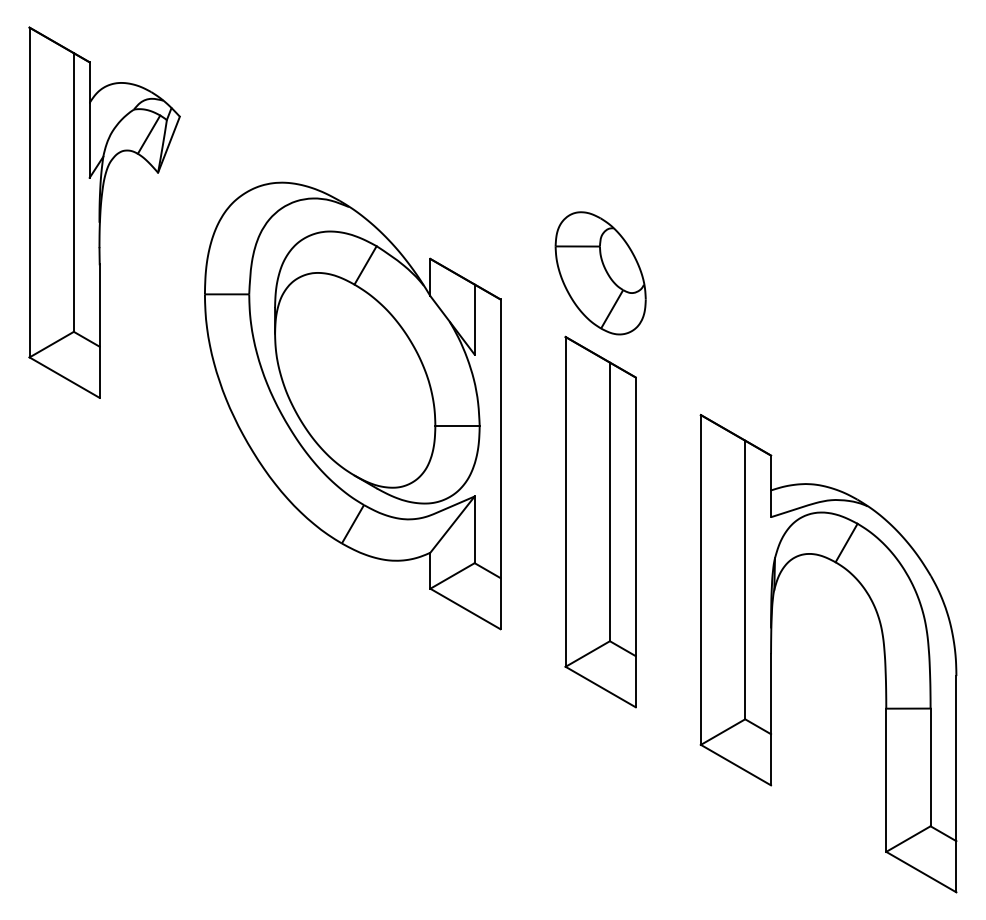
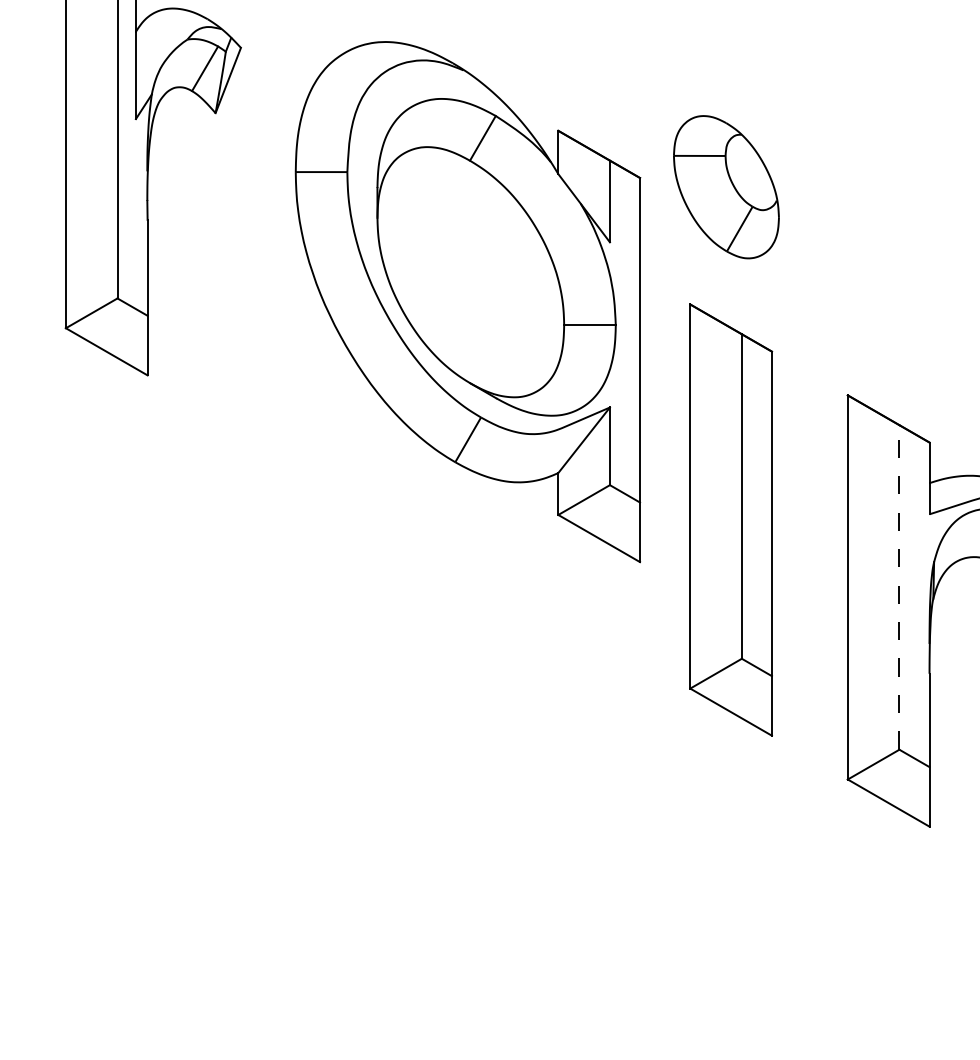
part: (600, 273) -> (726, 187), moved
part: (352, 405) -> (467, 301), moved
line: (745, 579) -> (899, 586), solid -> dashed

